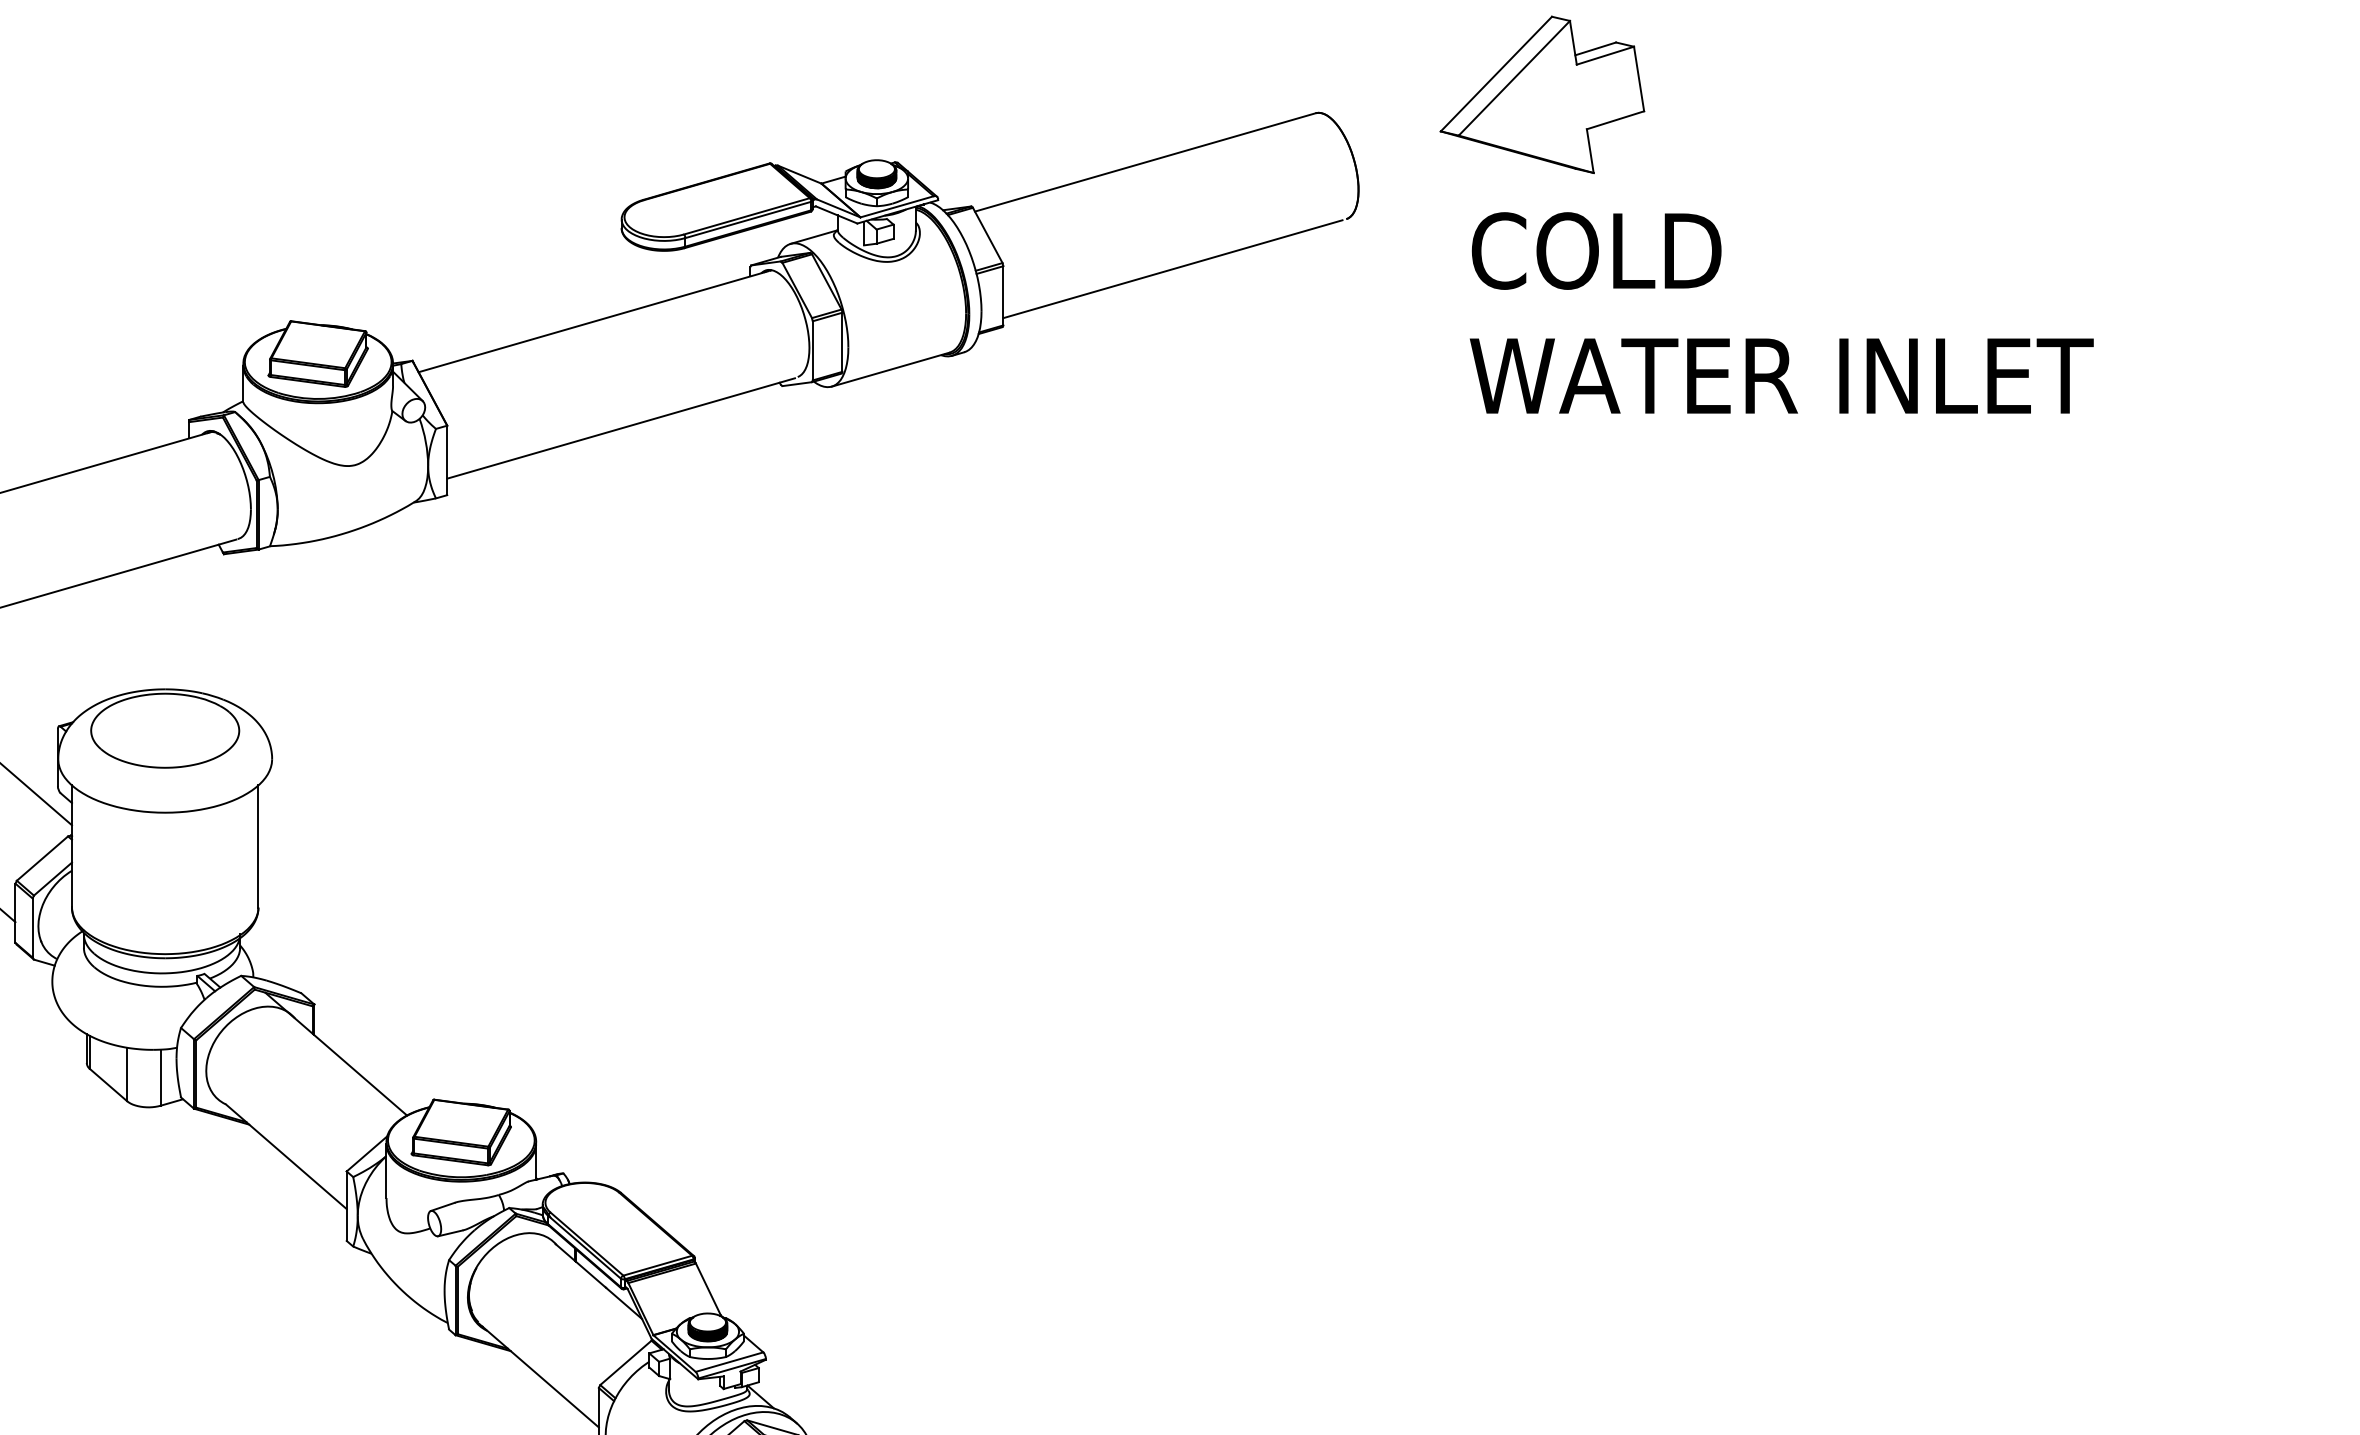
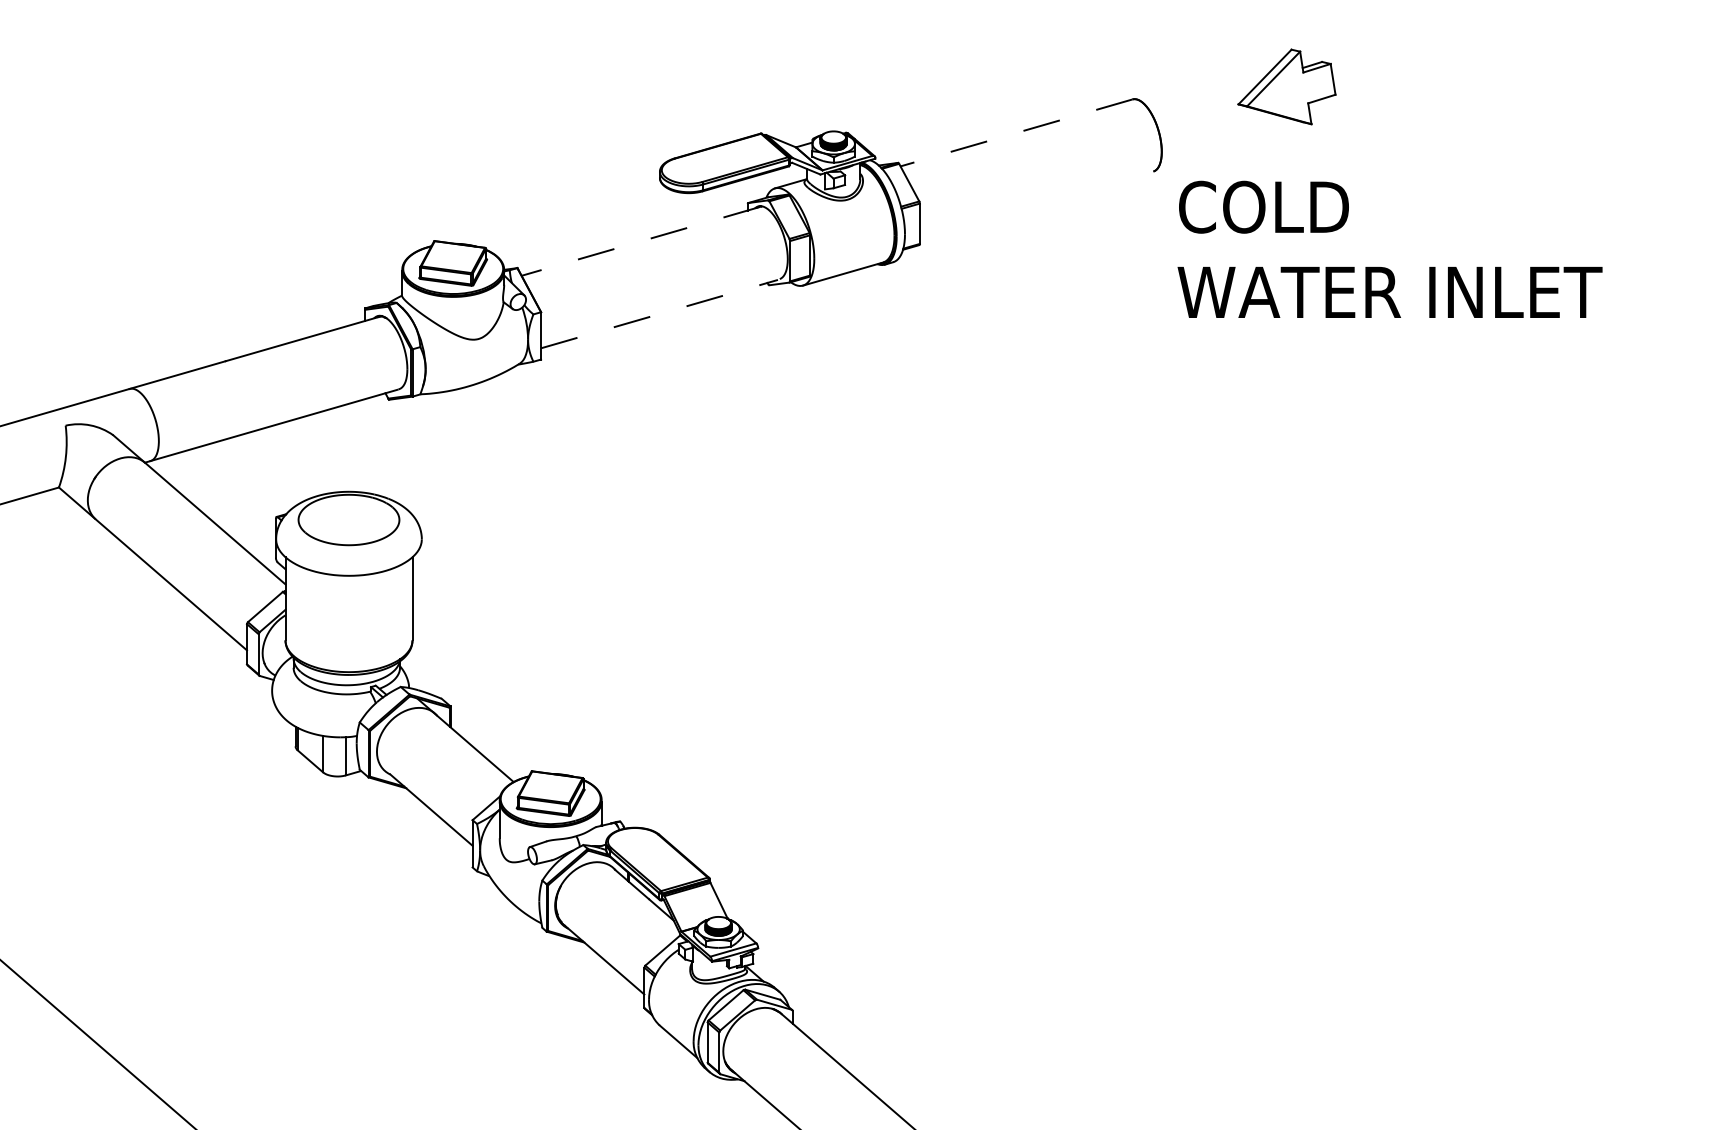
part: (1541, 94) -> (1286, 86), size x0.7
line: (1145, 161) -> (1016, 132), solid -> dashed
line: (1171, 268) -> (1034, 205), removed
text: (1780, 311) -> (1389, 248), moved
line: (593, 321) -> (640, 241), solid -> dashed
line: (622, 427) -> (660, 313), solid -> dashed

